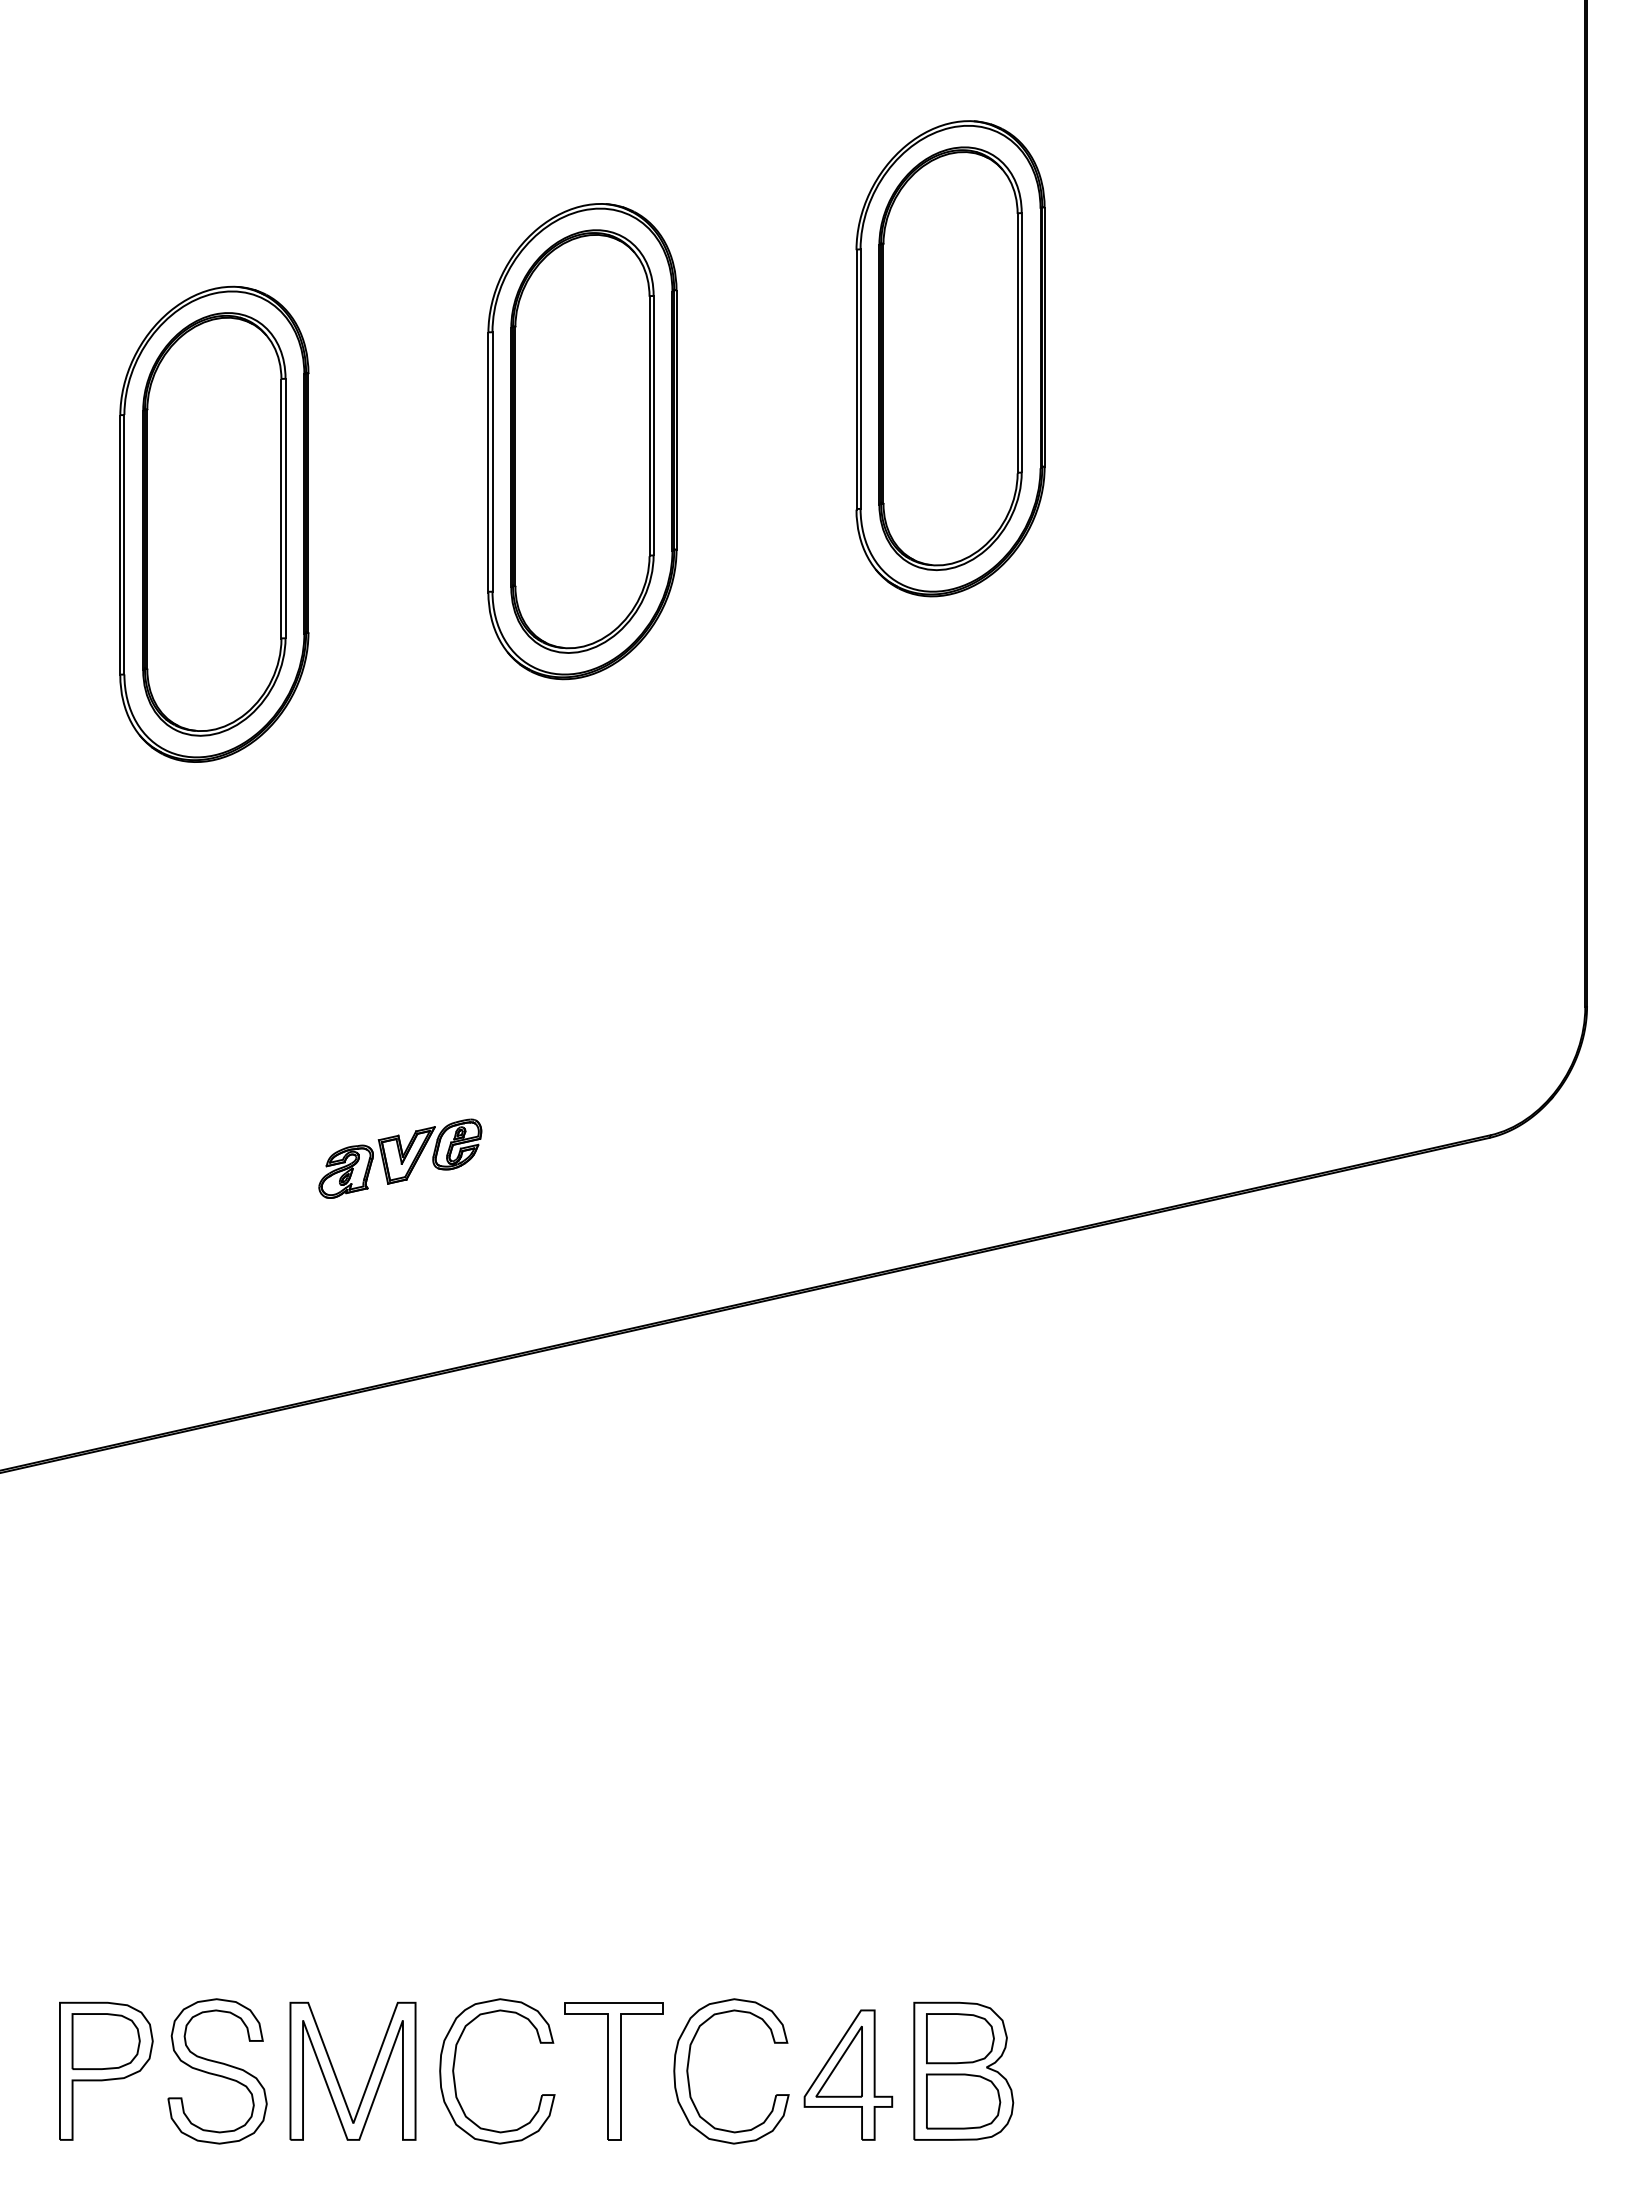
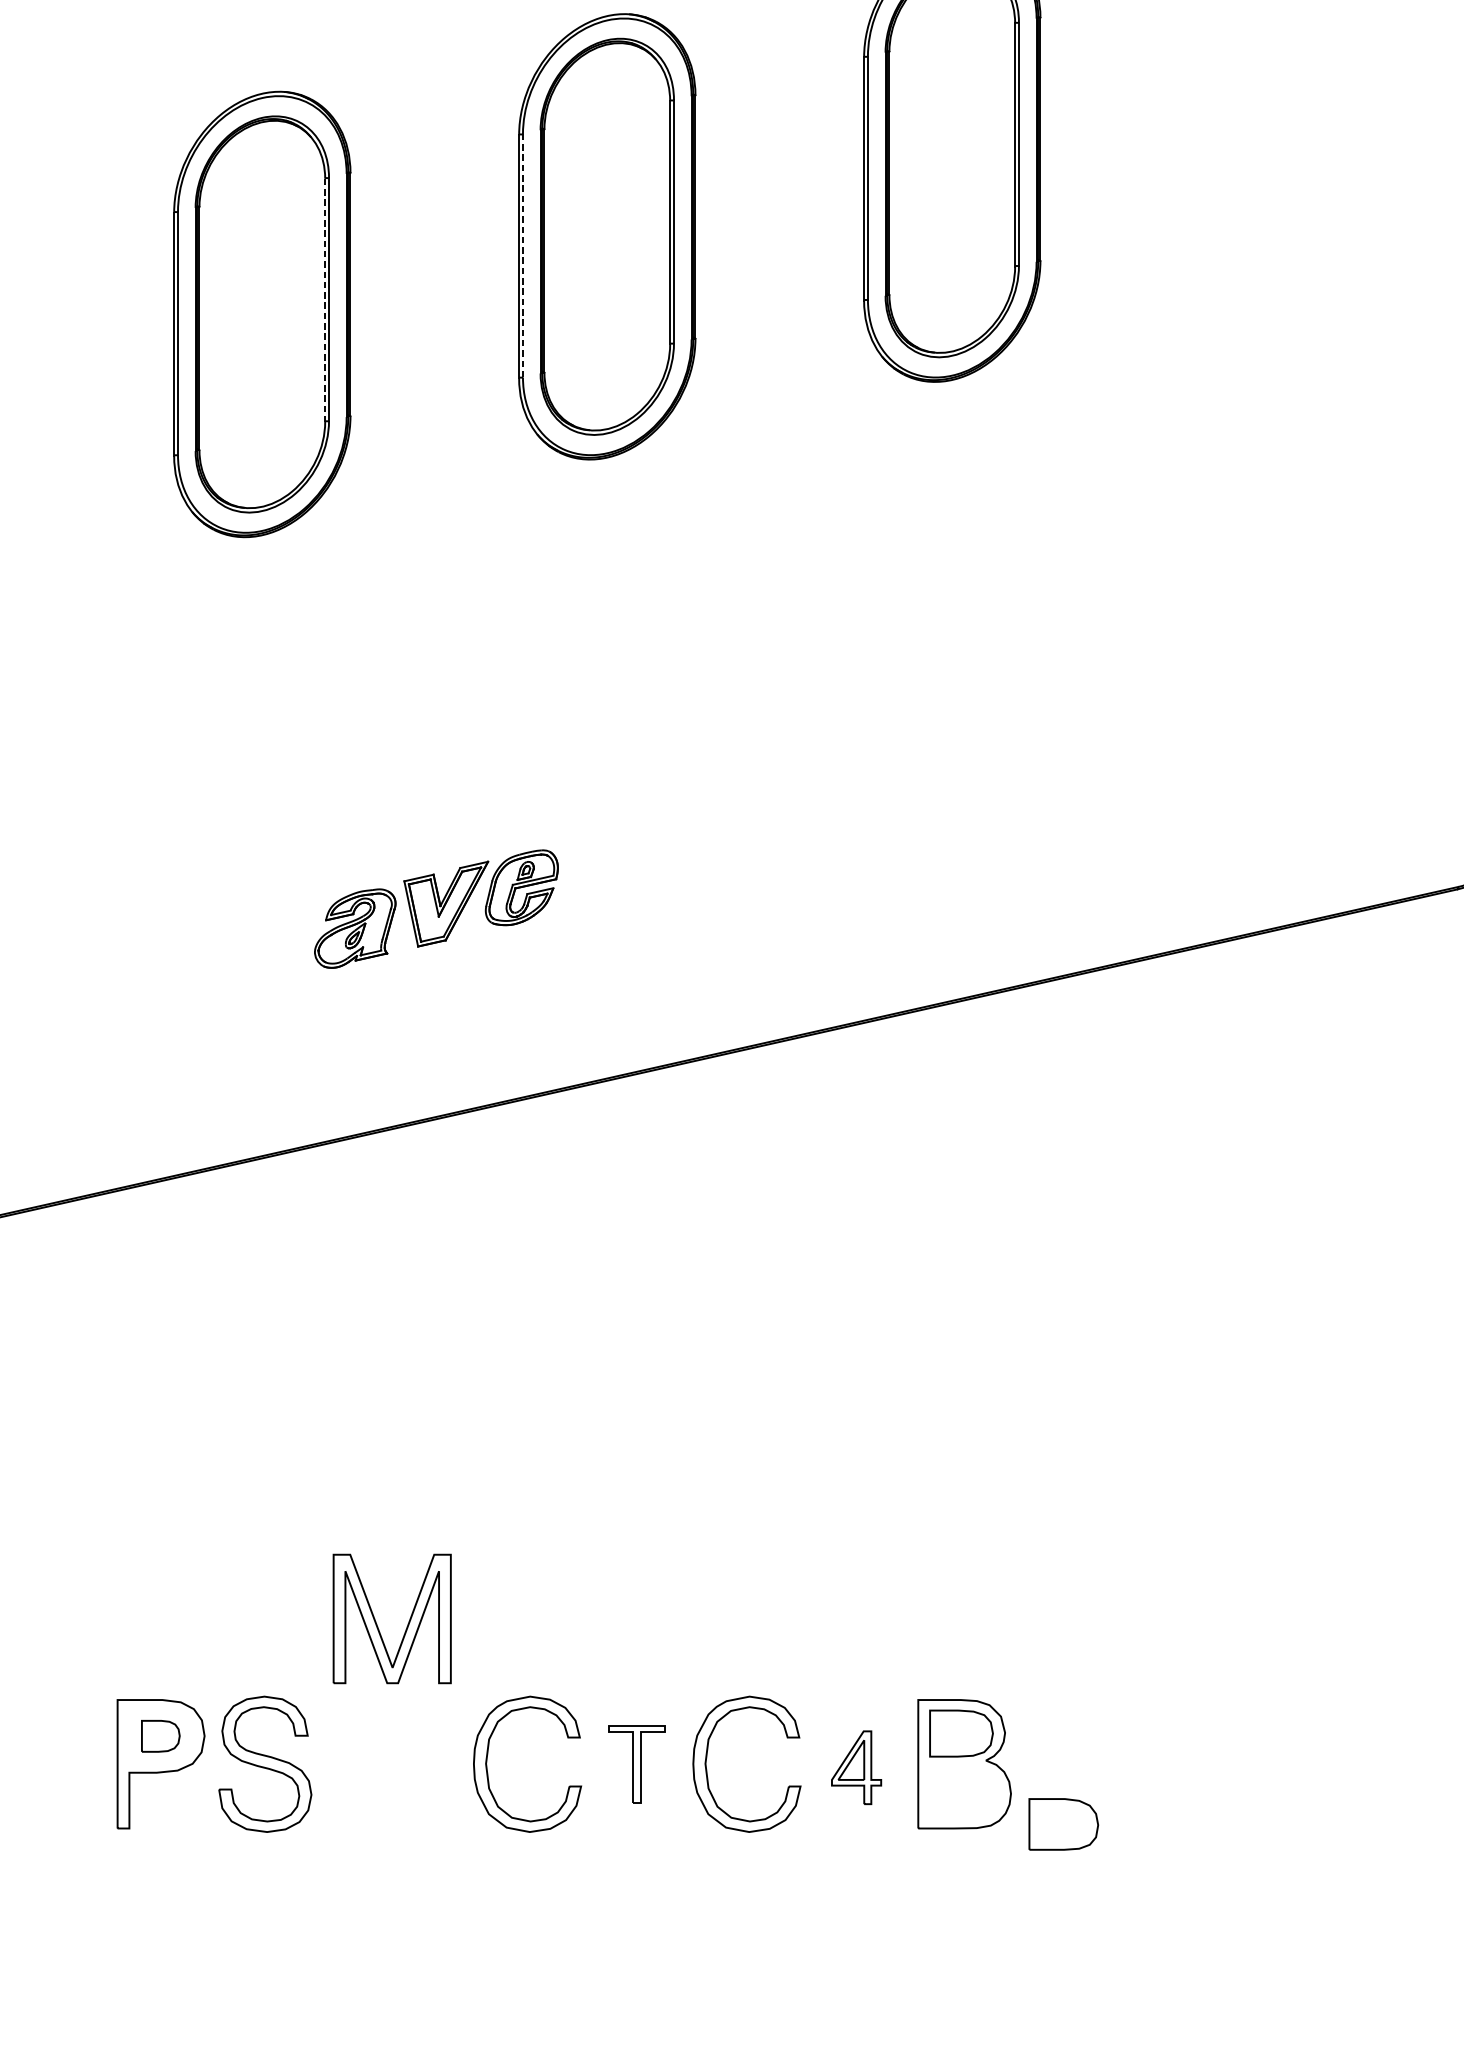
line: (492, 461) -> (522, 255), solid -> dashed
line: (281, 509) -> (325, 300), solid -> dashed
part: (400, 1158) -> (436, 908), size x1.6
part: (105, 2041) -> (160, 1736), size x0.6
part: (613, 2071) -> (636, 1764), size x0.6
part: (848, 2074) -> (856, 1767), size x0.6
part: (337, 2077) -> (377, 1624), moved
part: (963, 2101) -> (1063, 1824), moved

